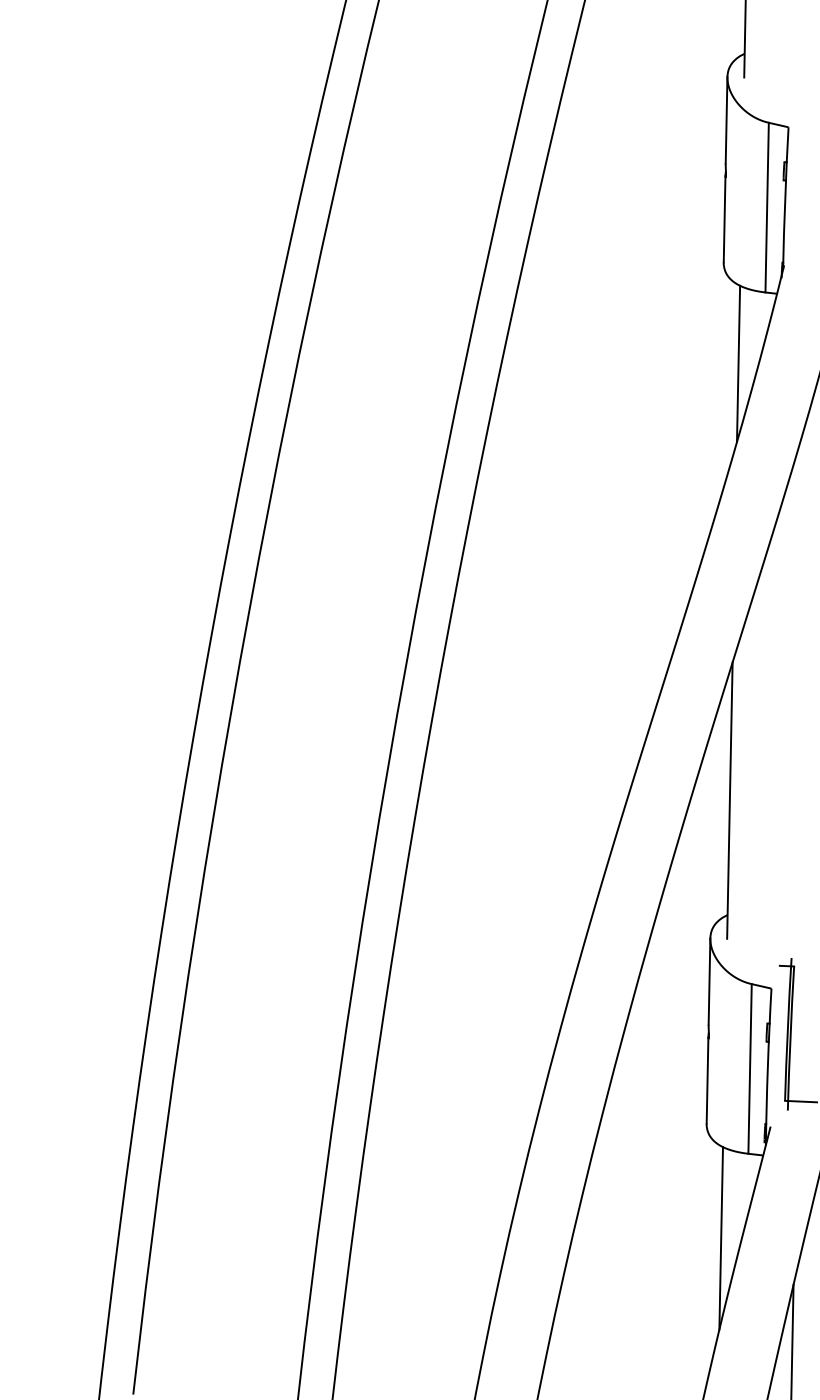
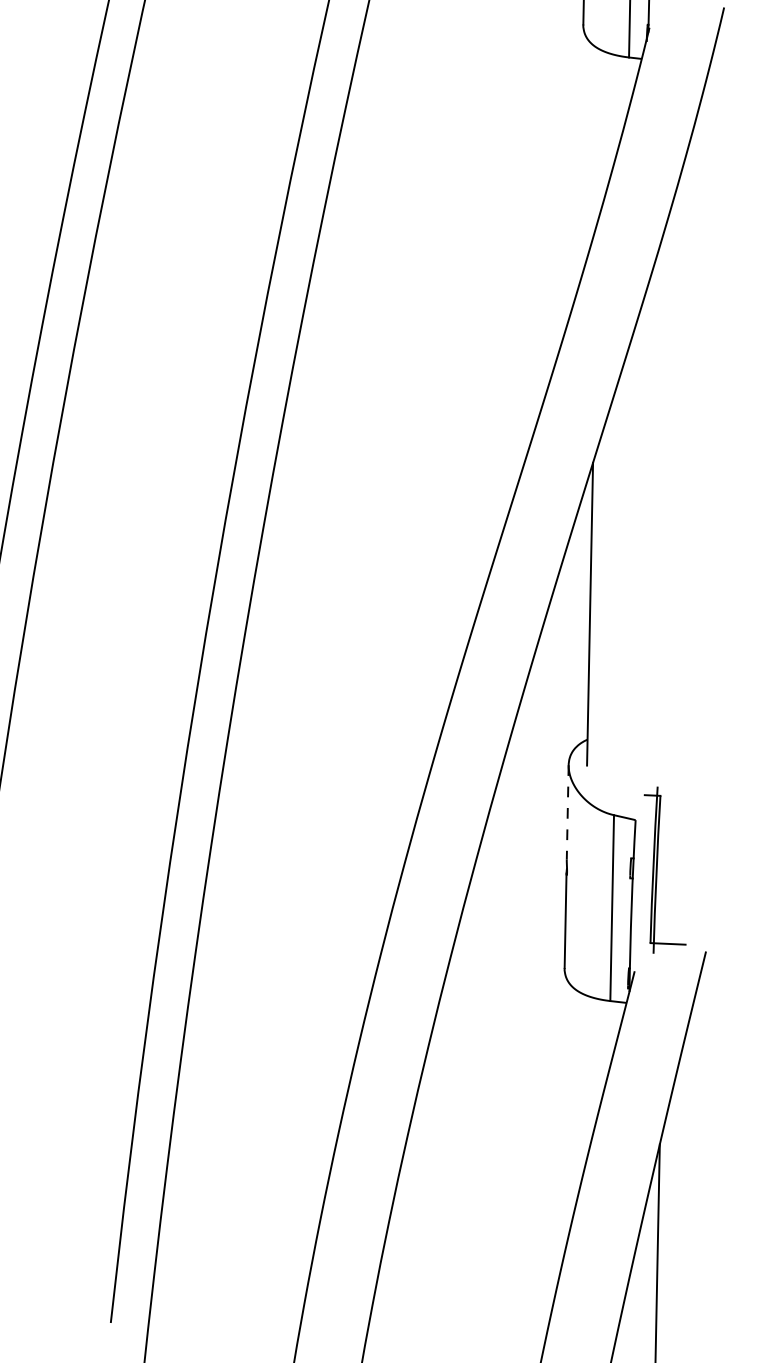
line: (738, 363) -> (599, 135), removed
line: (709, 982) -> (567, 813), solid -> dashed
line: (721, 1238) -> (580, 1093), removed

